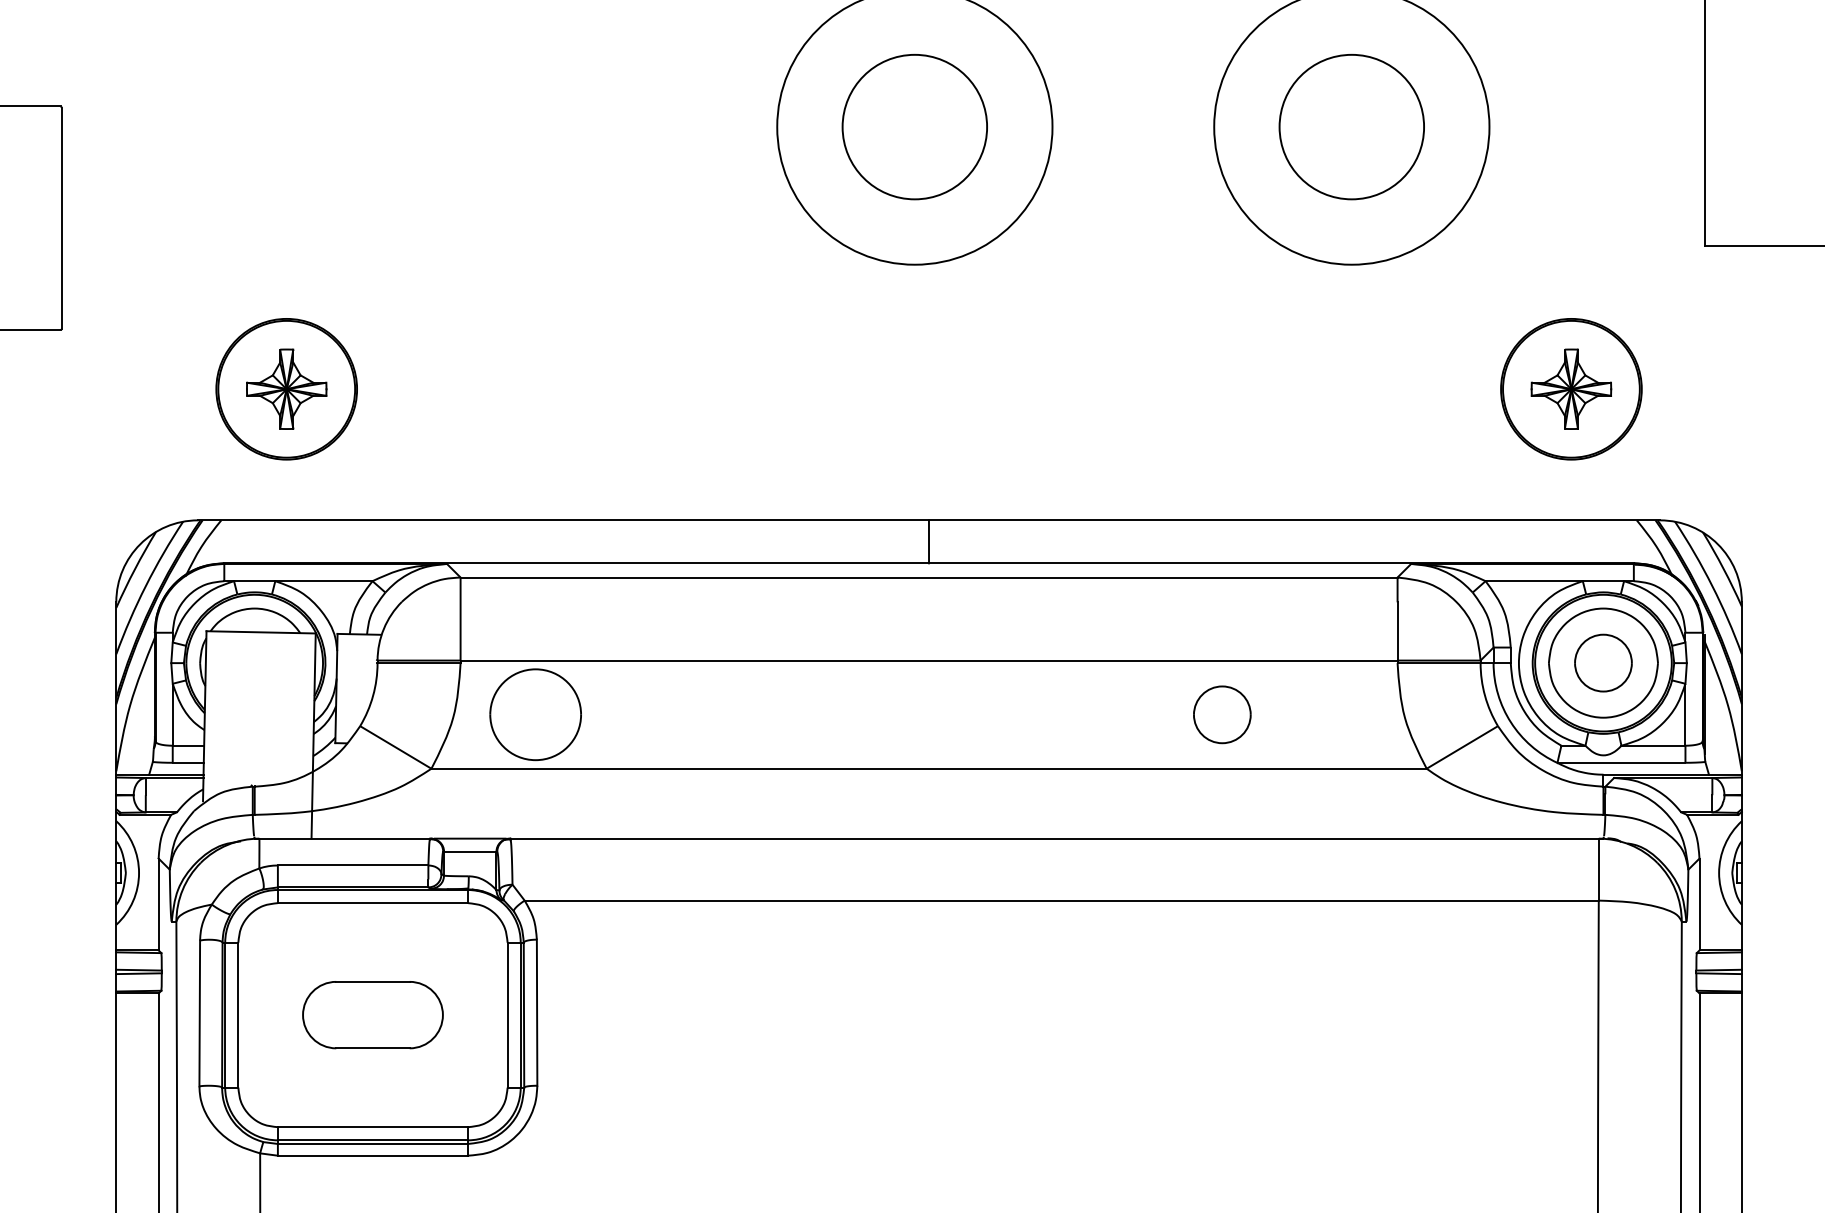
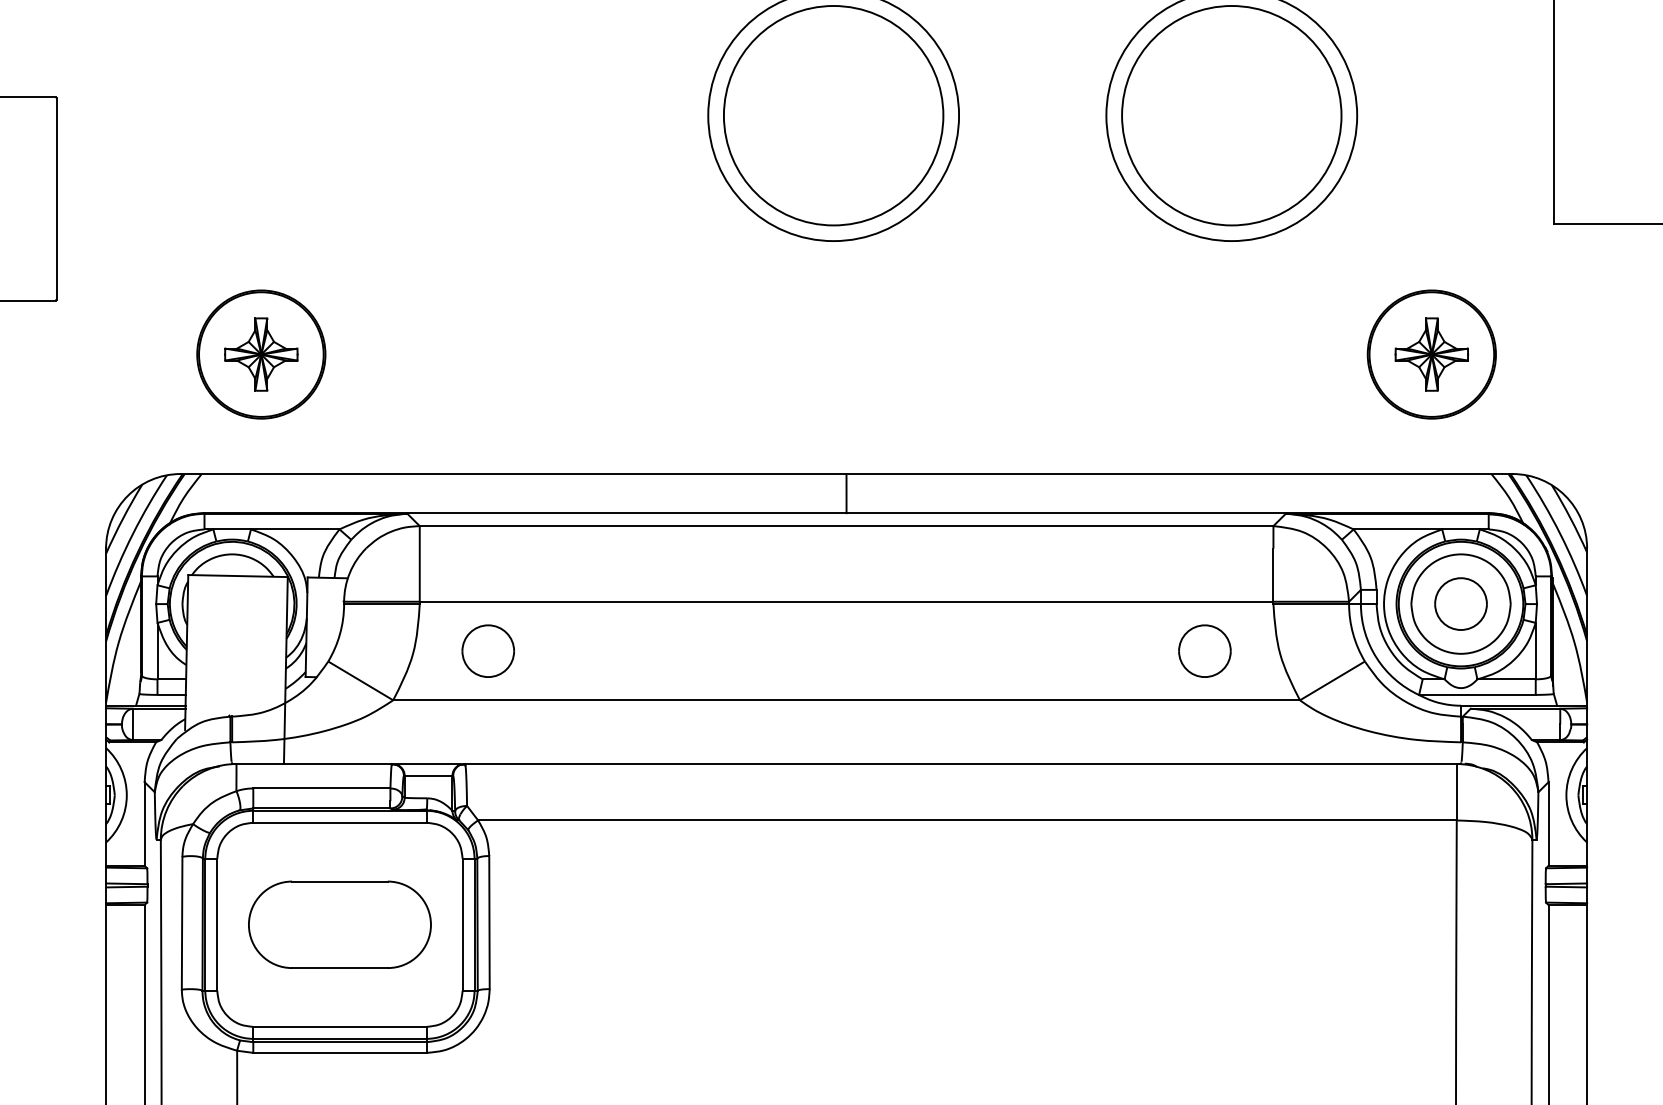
circle: (914, 126) -> (833, 115), size x1.67
circle: (1351, 126) -> (1231, 115), size x1.67
part: (535, 714) -> (488, 650), size x0.62
part: (1222, 714) -> (1205, 650), moved
part: (372, 1014) -> (339, 924), size x1.43

